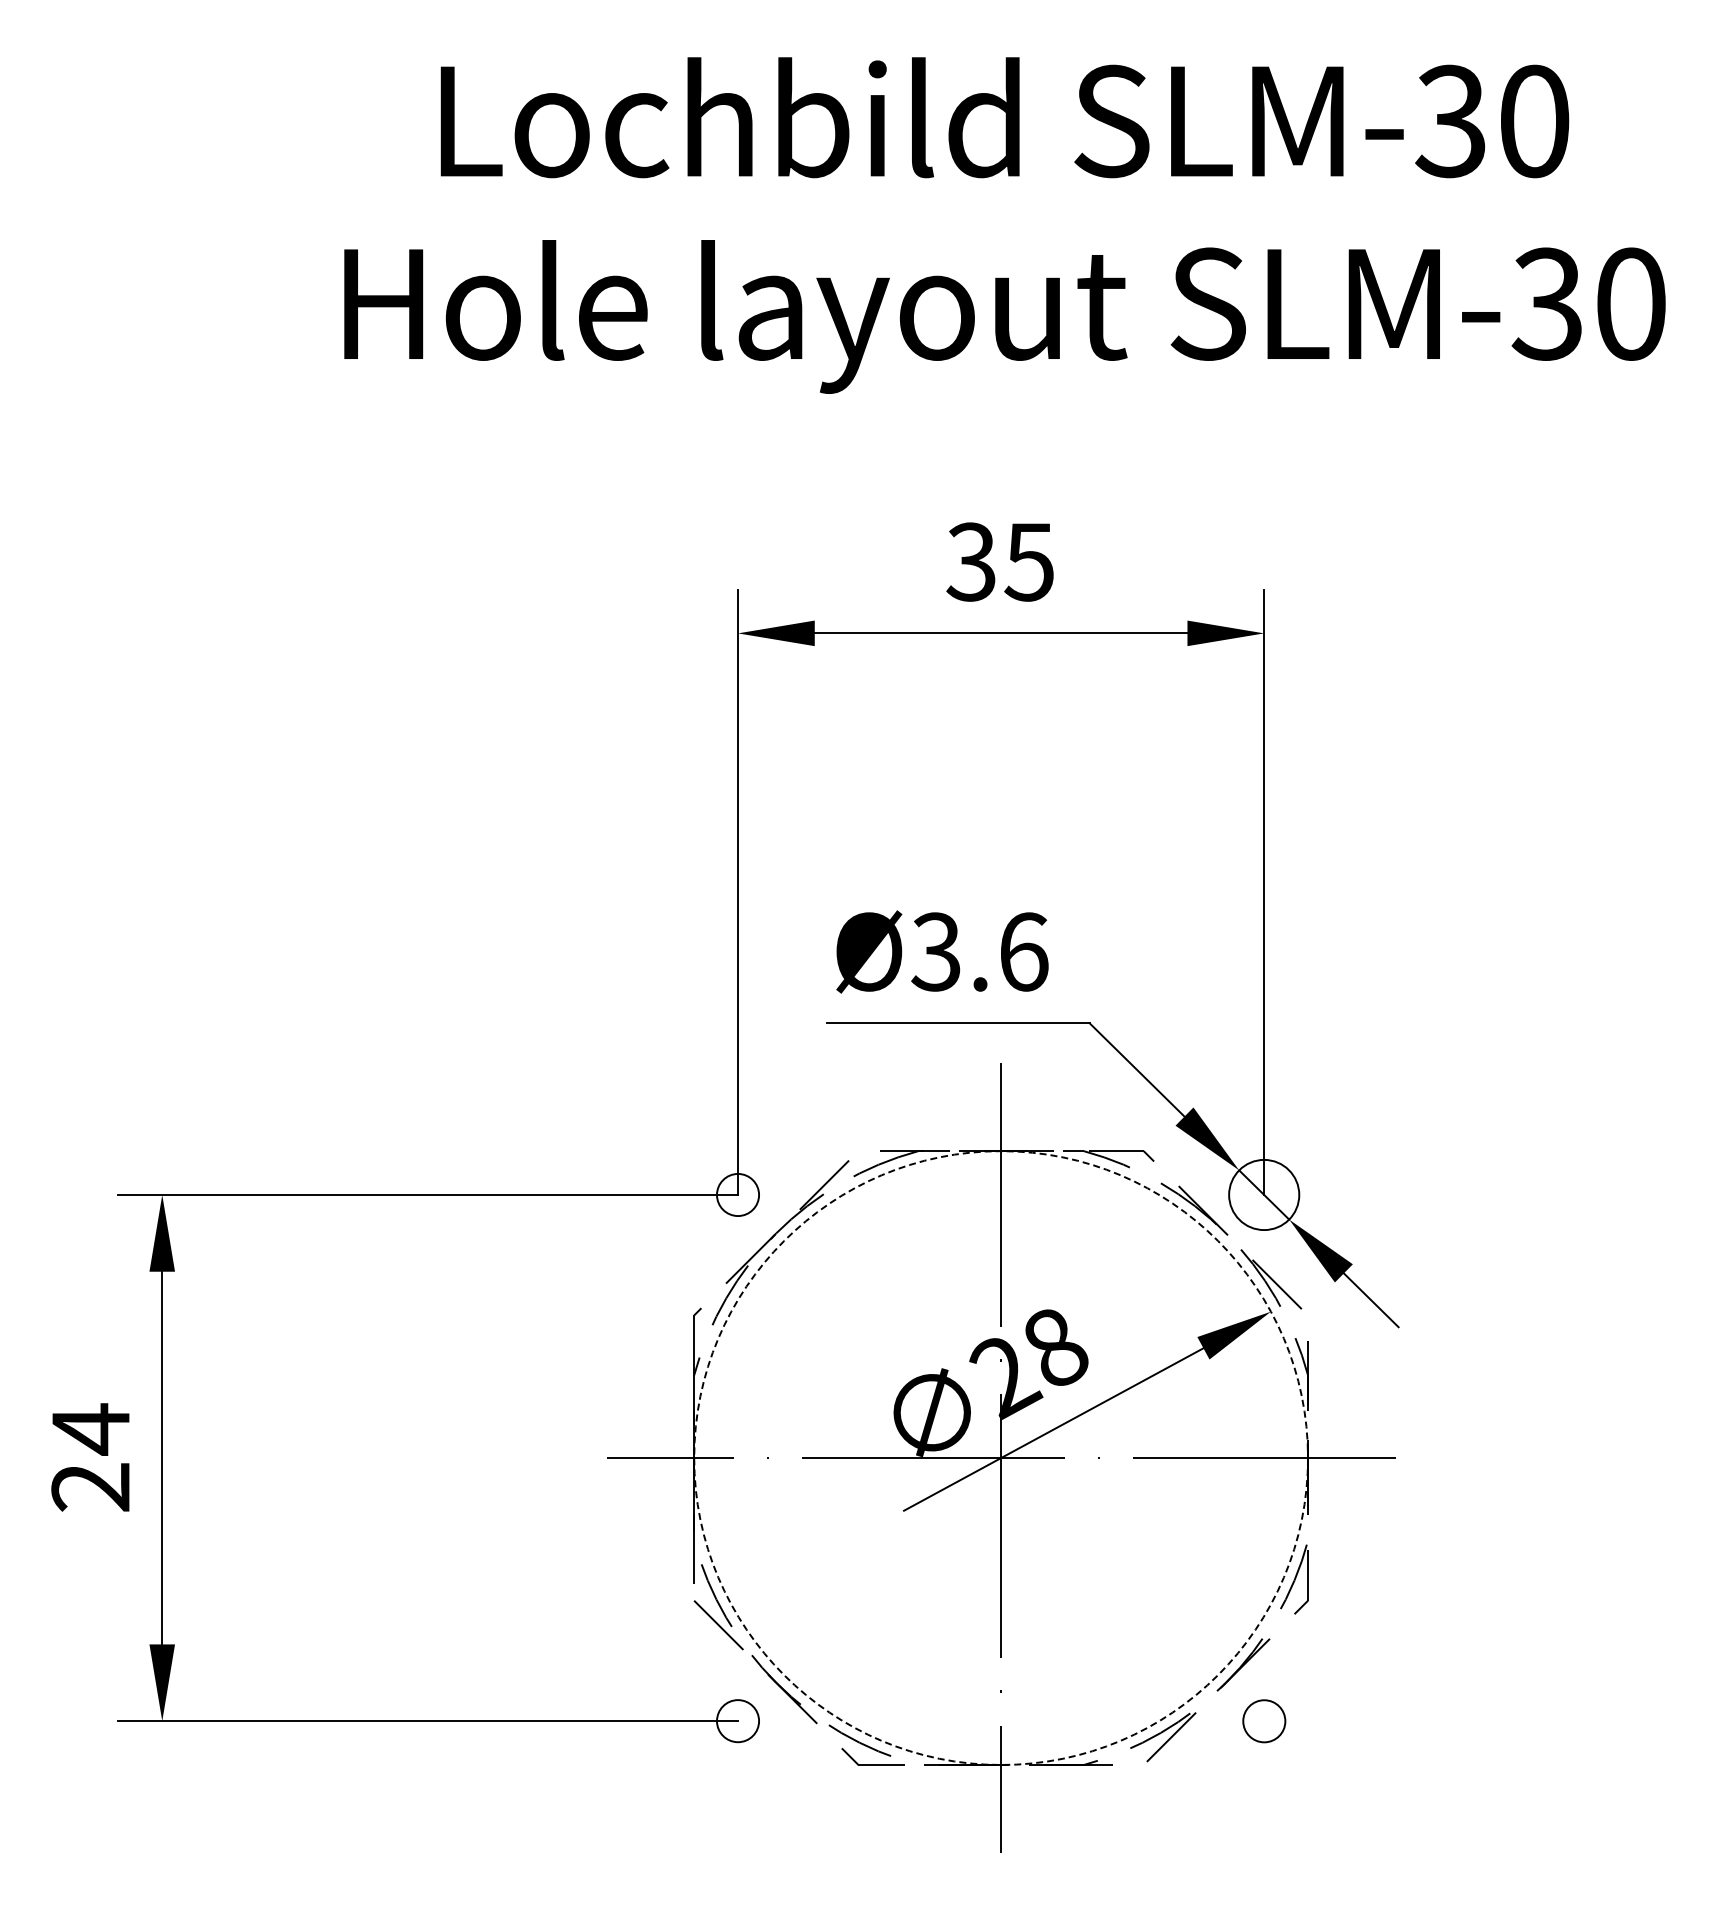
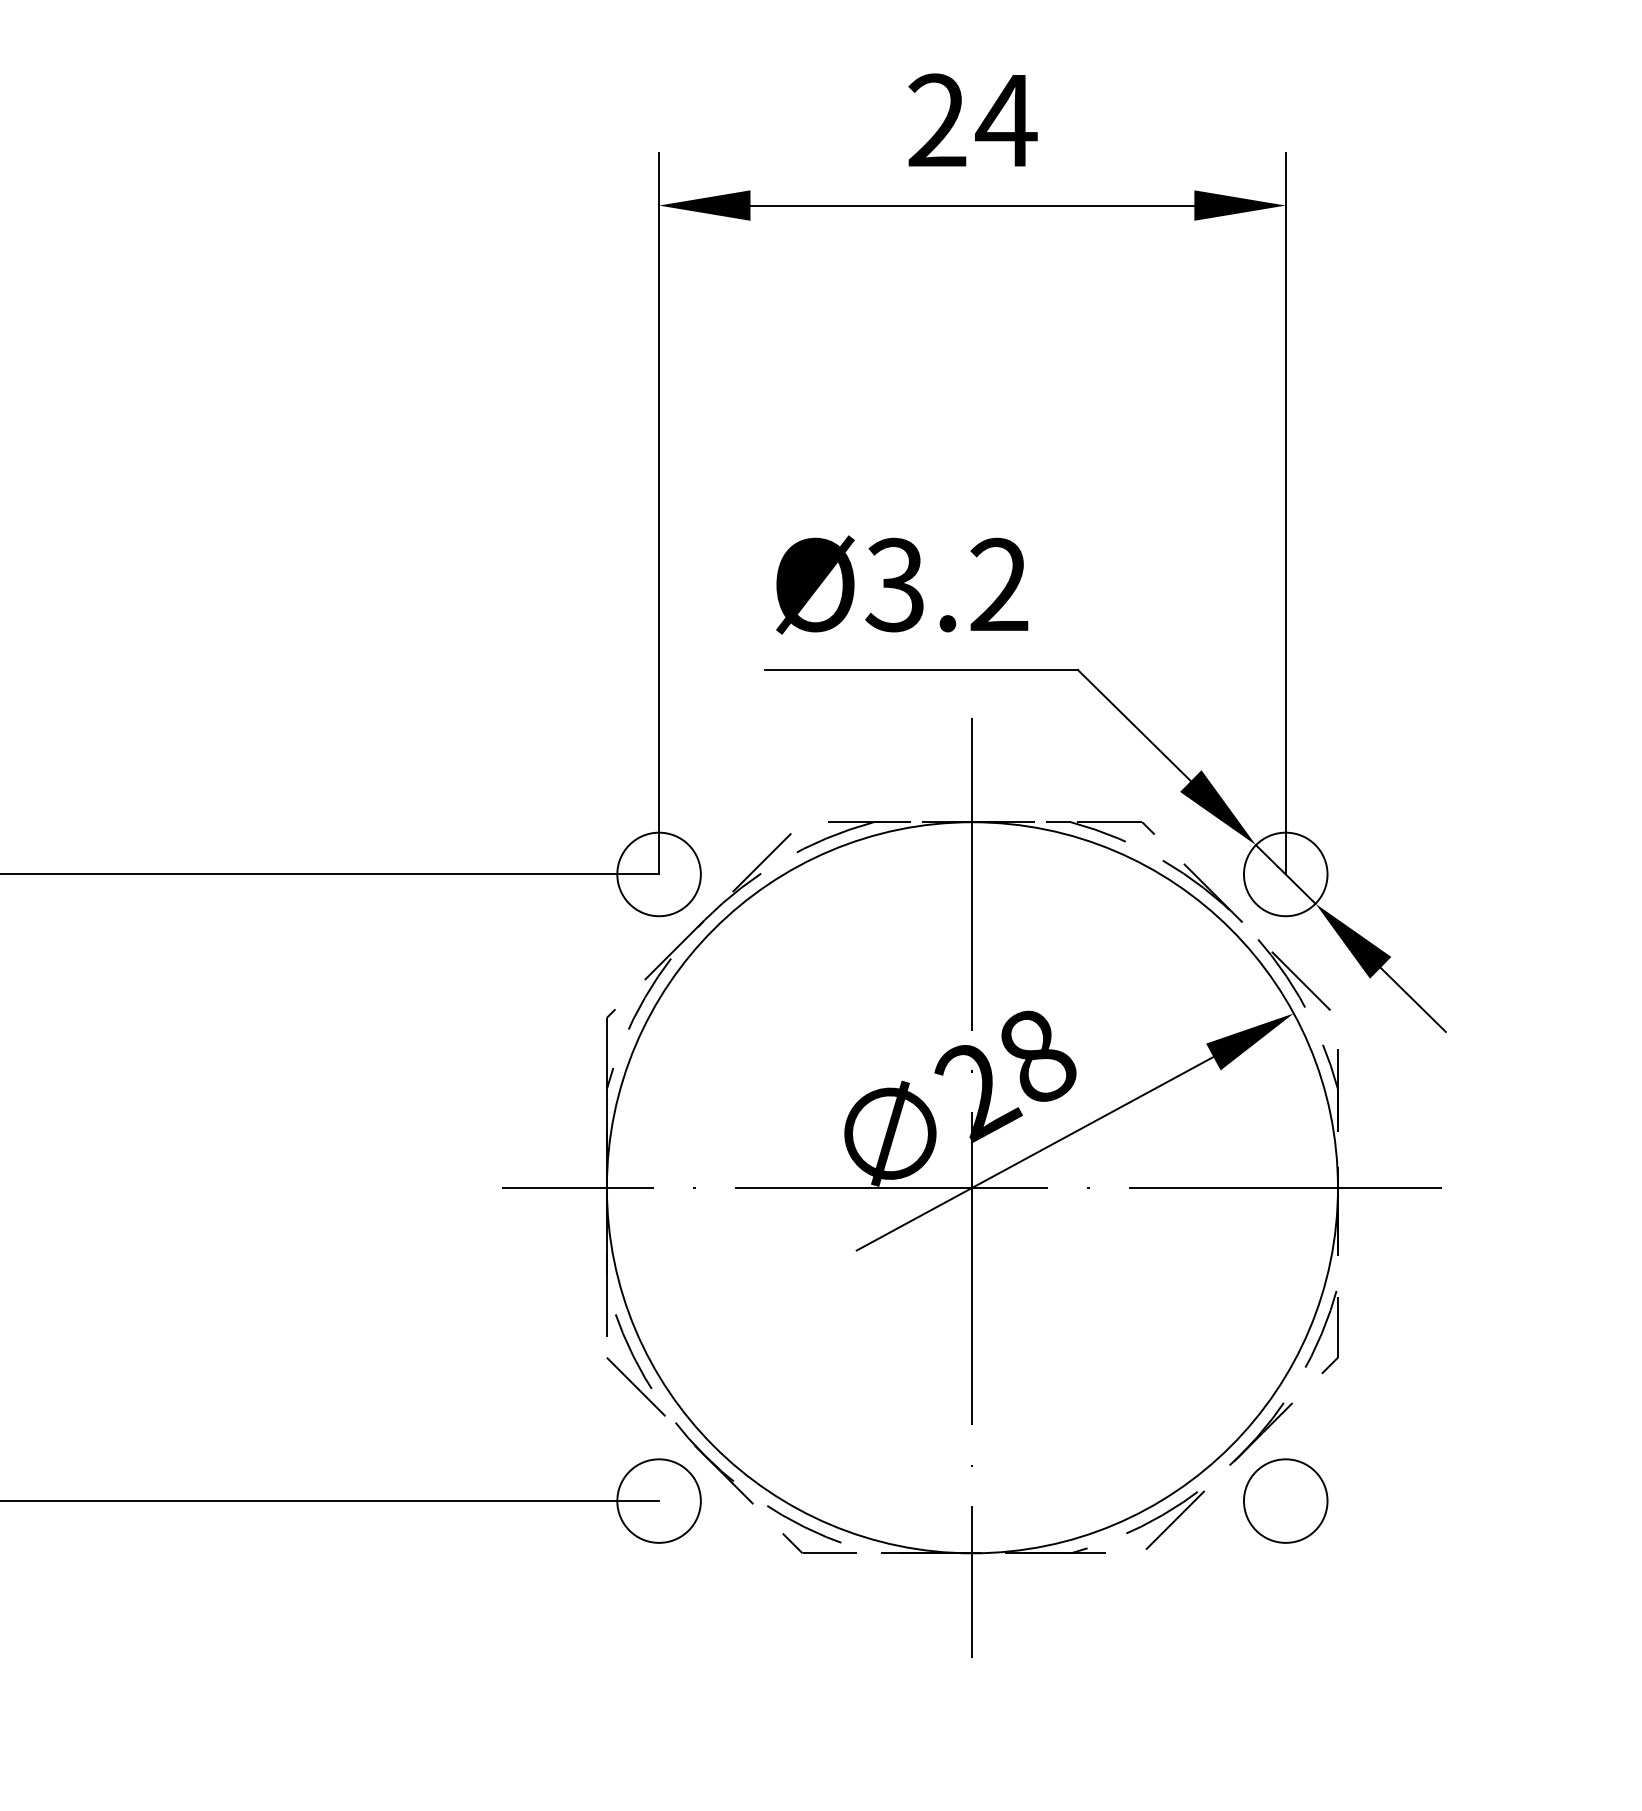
text: (1000, 561) -> (971, 119), 35 -> 24
text: (1023, 951) -> (999, 584), Ø3.6 -> Ø3.2
circle: (737, 1194) -> (658, 873), size x1.67
circle: (1001, 1458) -> (972, 1188), dashed -> solid
circle: (737, 1721) -> (658, 1501), size x1.67
circle: (1264, 1721) -> (1286, 1501), size x1.67

